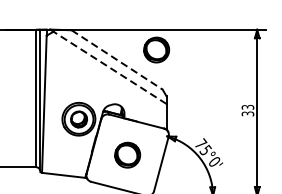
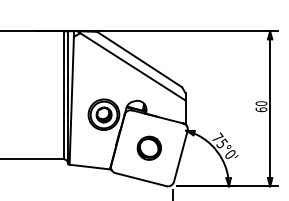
part: (155, 49) -> (175, 49), removed
line: (117, 59) -> (139, 59), dashed -> solid
line: (109, 67) -> (132, 66), dashed -> solid
text: (247, 110) -> (261, 106), 33 -> 60

